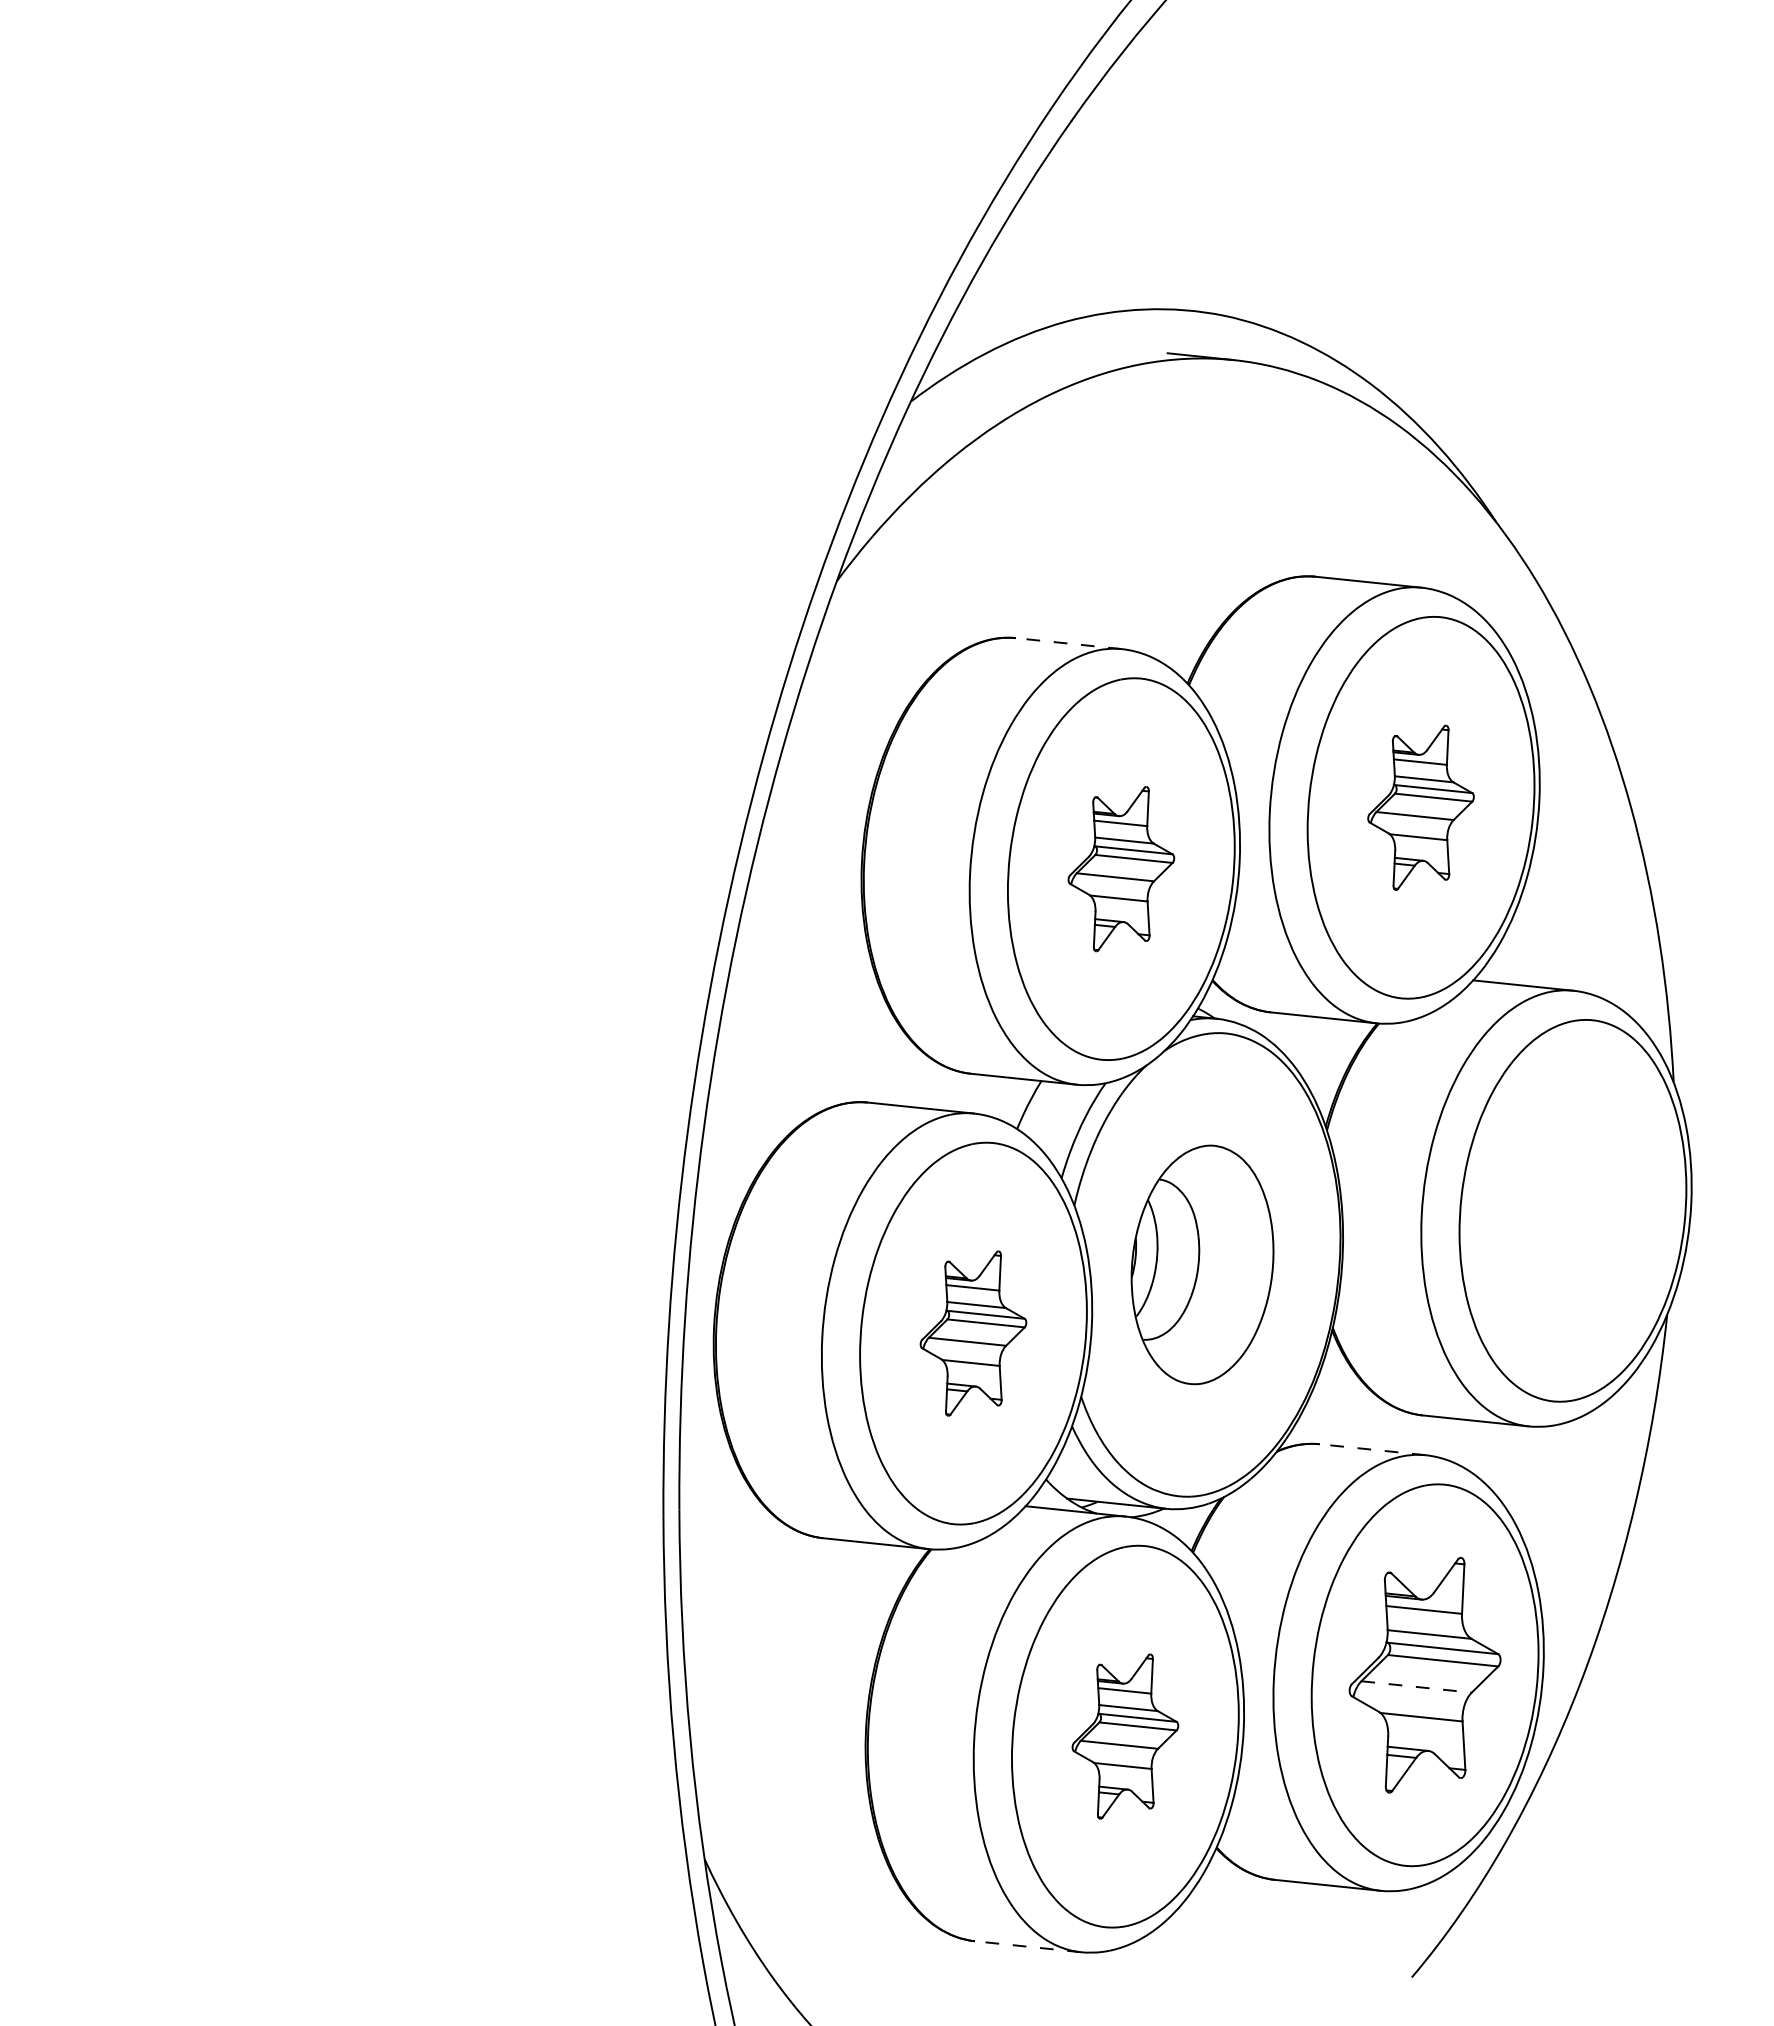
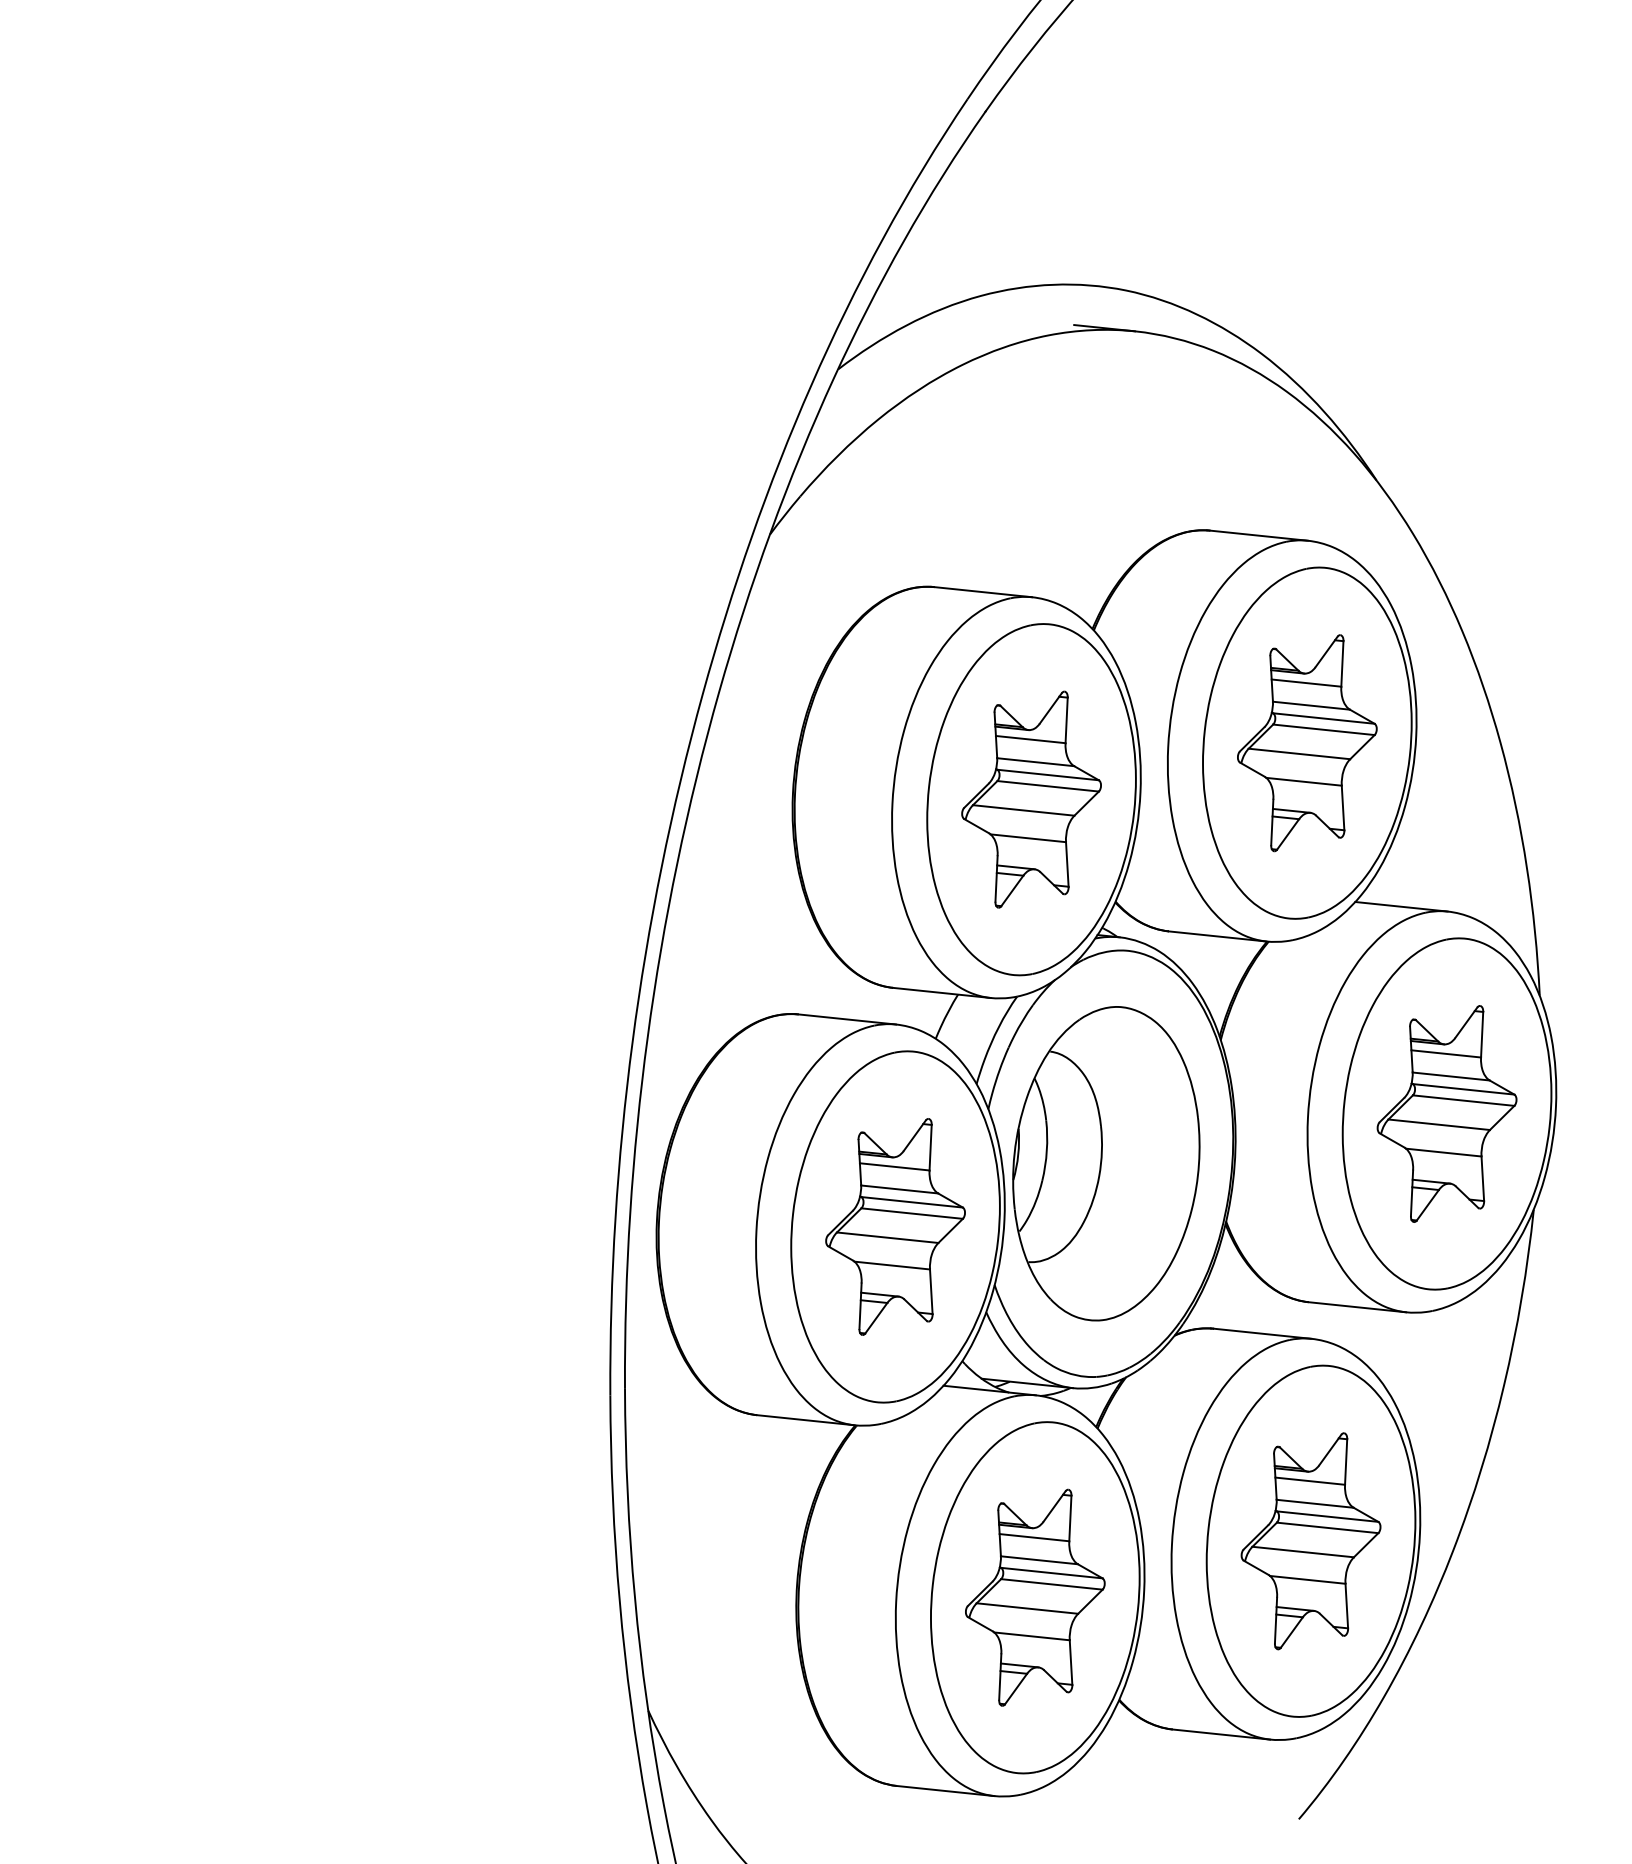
line: (1068, 643) -> (982, 592), dashed -> solid
part: (1420, 807) -> (1306, 742), size x1.43
part: (1121, 868) -> (1031, 799), size x1.43
part: (1572, 1210) -> (1446, 1113), added
part: (1202, 1264) -> (1106, 1163), size x1.43
part: (973, 1333) -> (895, 1226), size x1.43
line: (1372, 1449) -> (1262, 1333), dashed -> solid
line: (1417, 1687) -> (1304, 1552), dashed -> solid
part: (1125, 1736) -> (1035, 1597), size x1.43
line: (1027, 1946) -> (945, 1790), dashed -> solid

